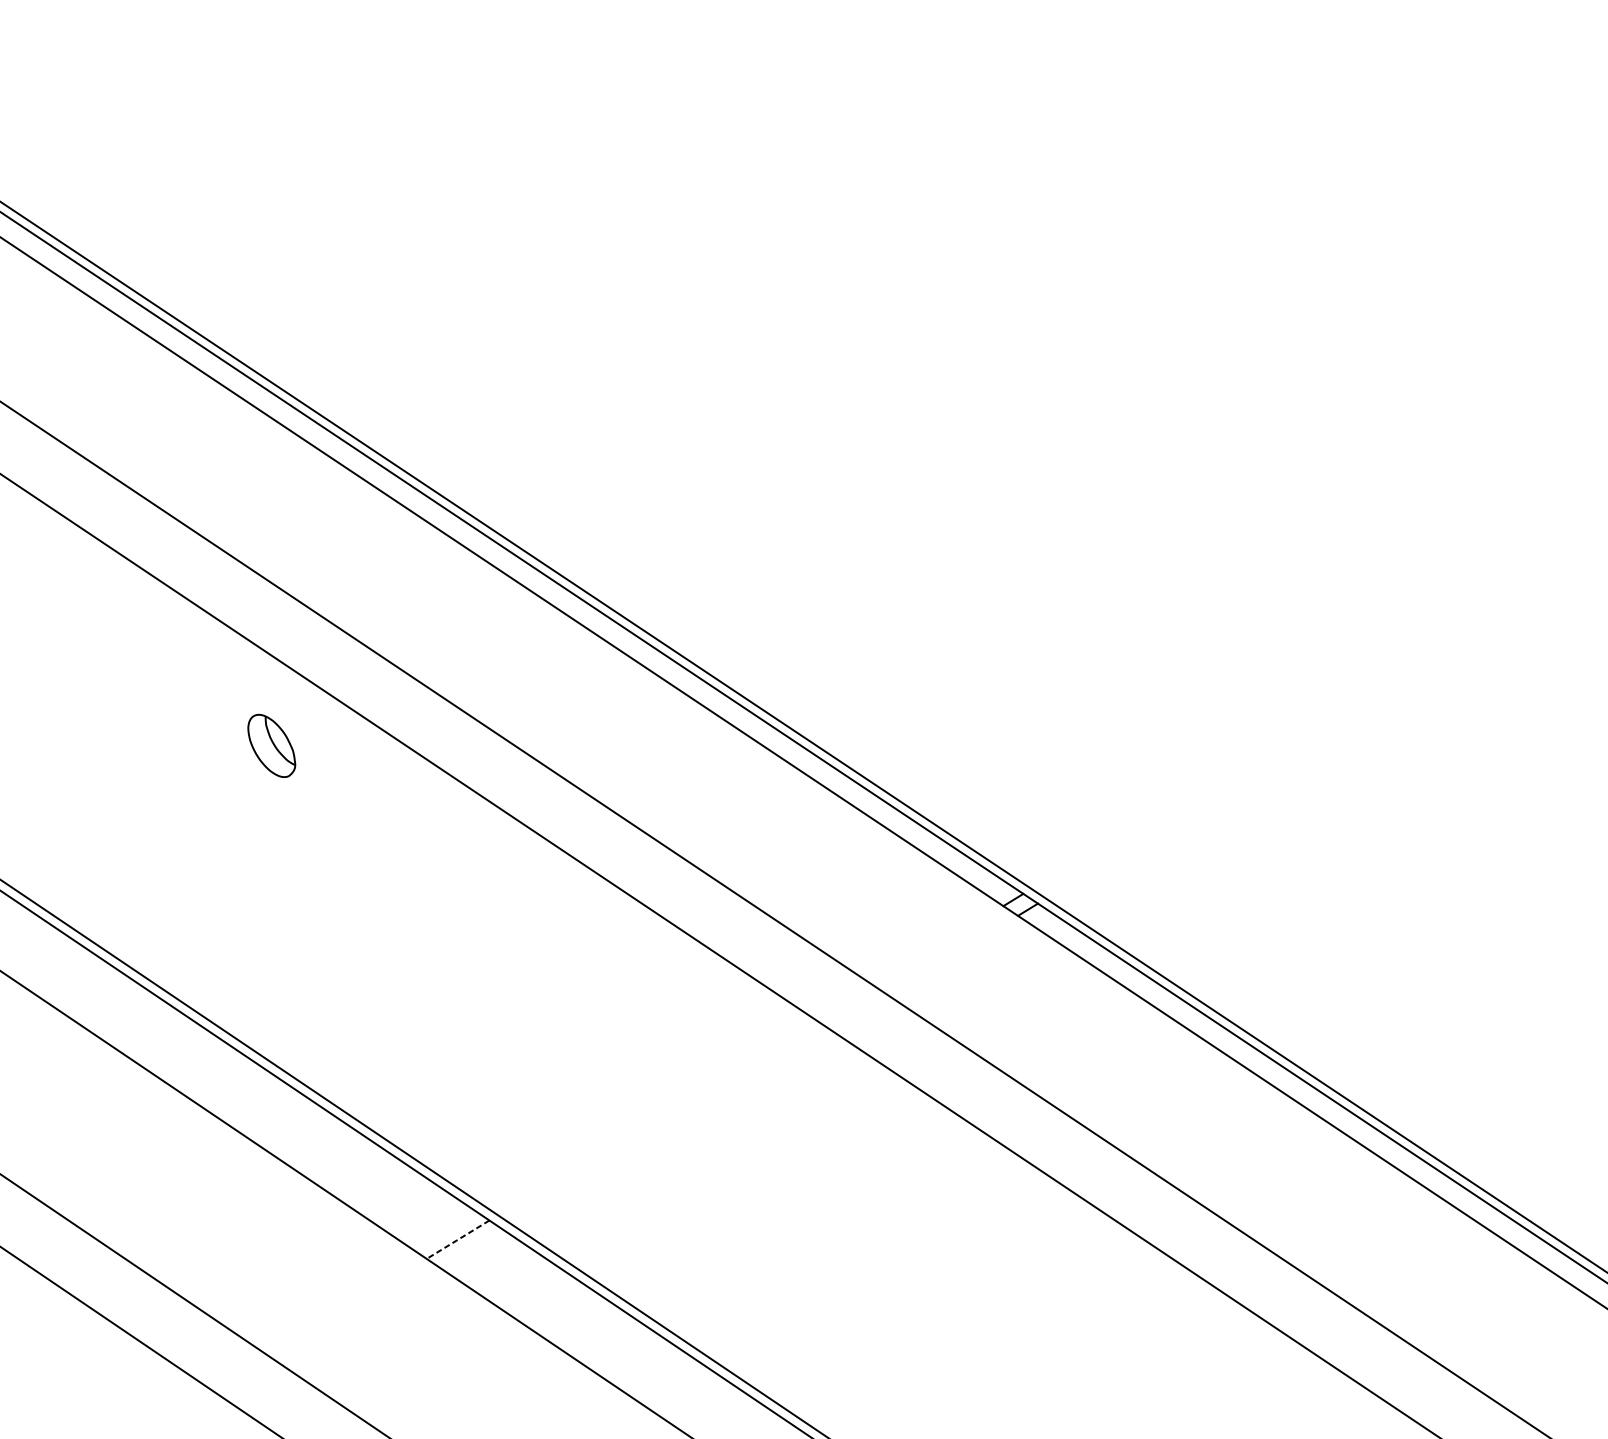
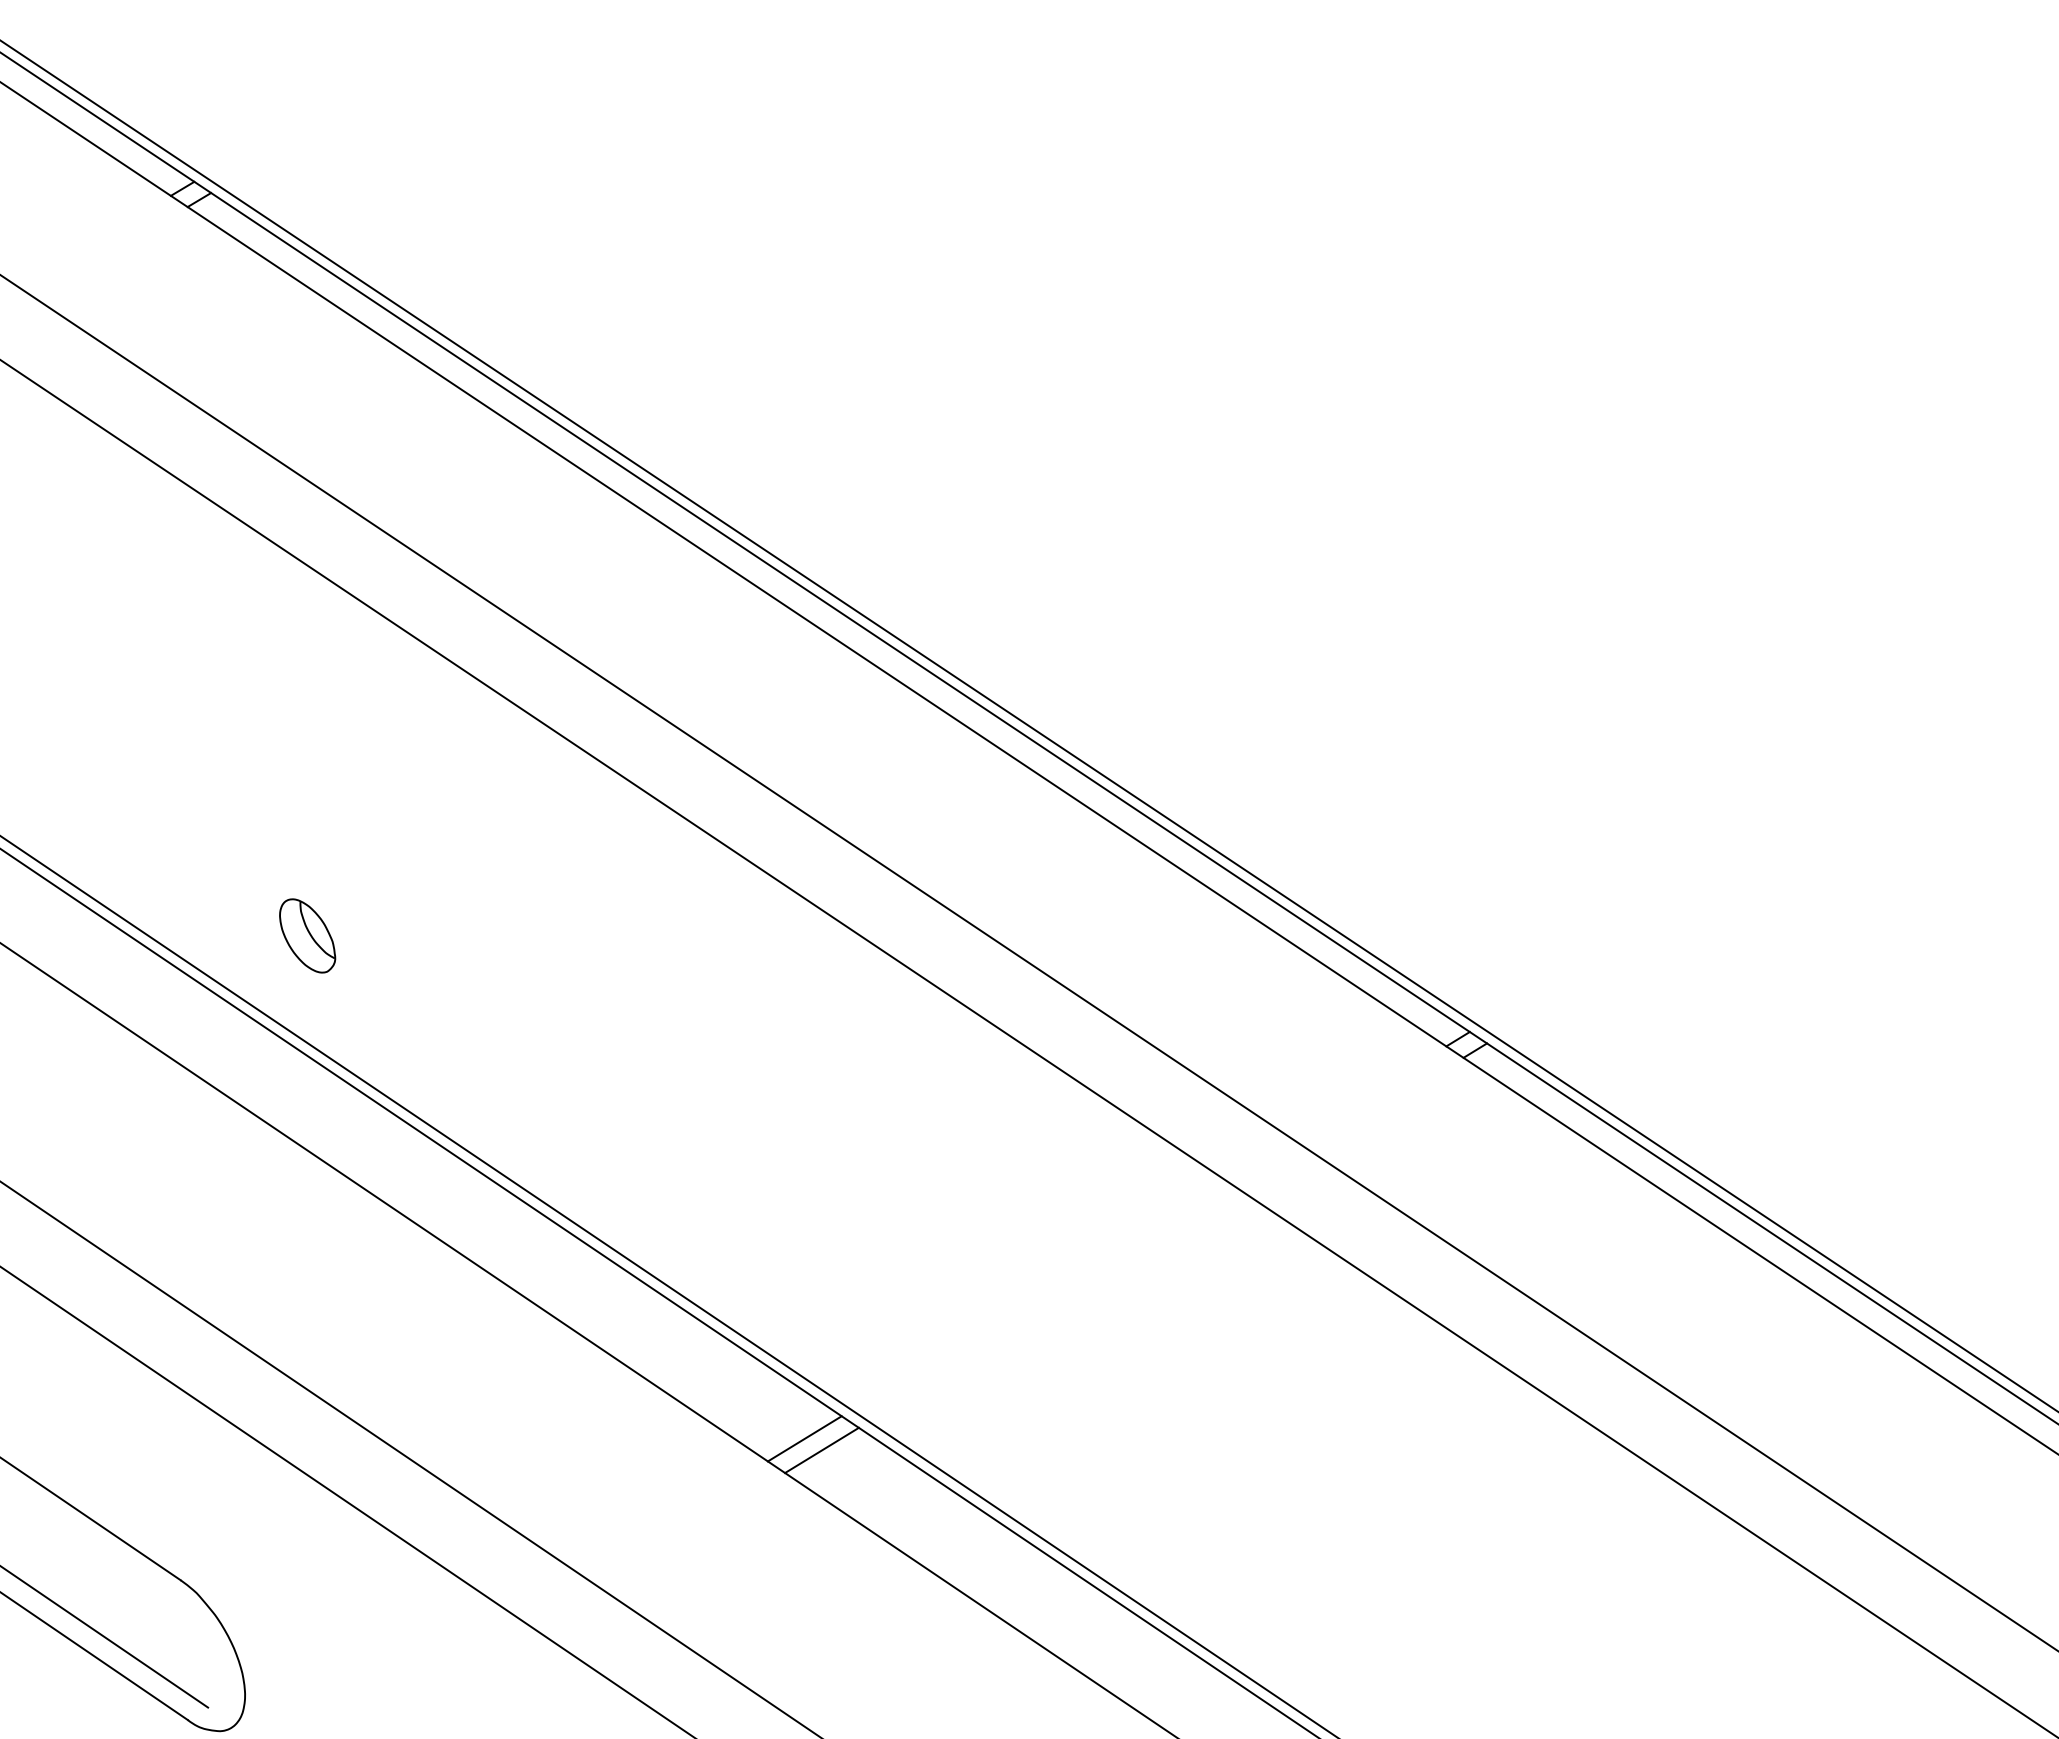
part: (271, 745) -> (307, 935), moved
line: (457, 1240) -> (804, 1439), dashed -> solid
line: (472, 1249) -> (821, 1450), added

